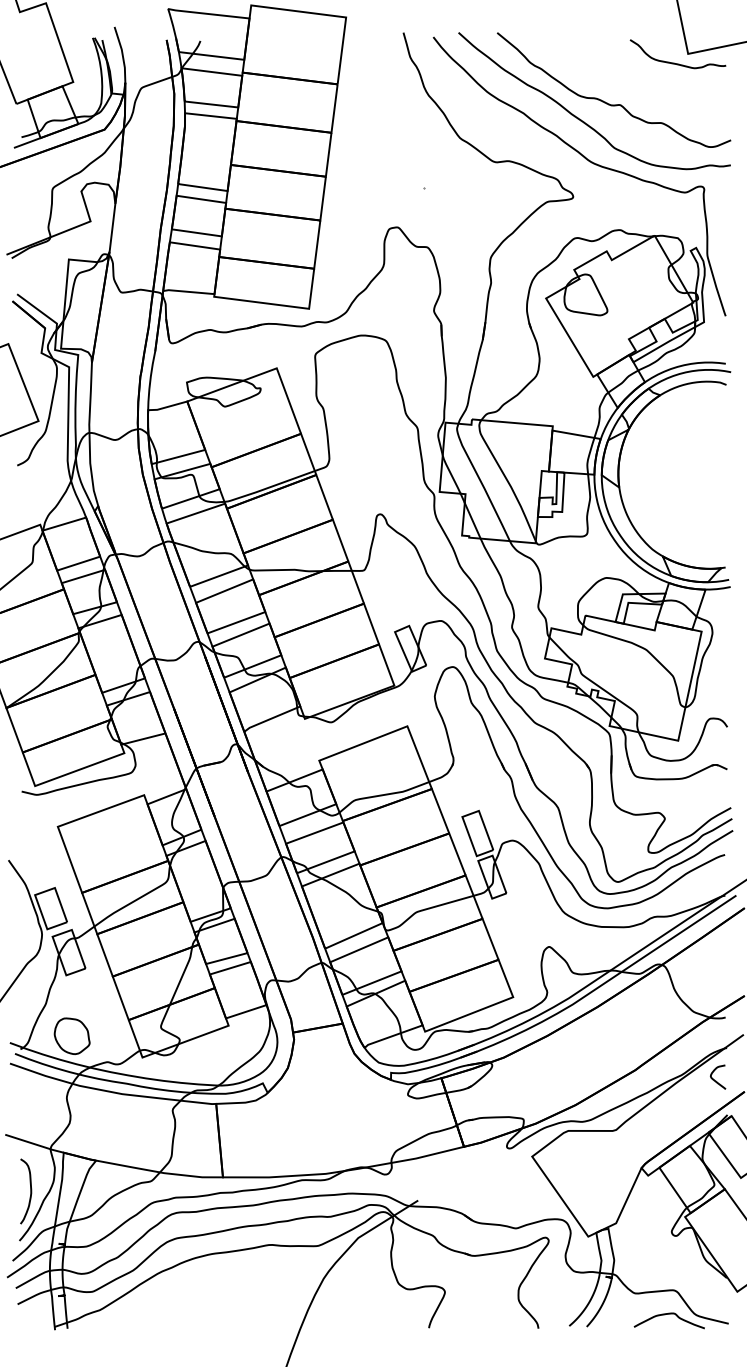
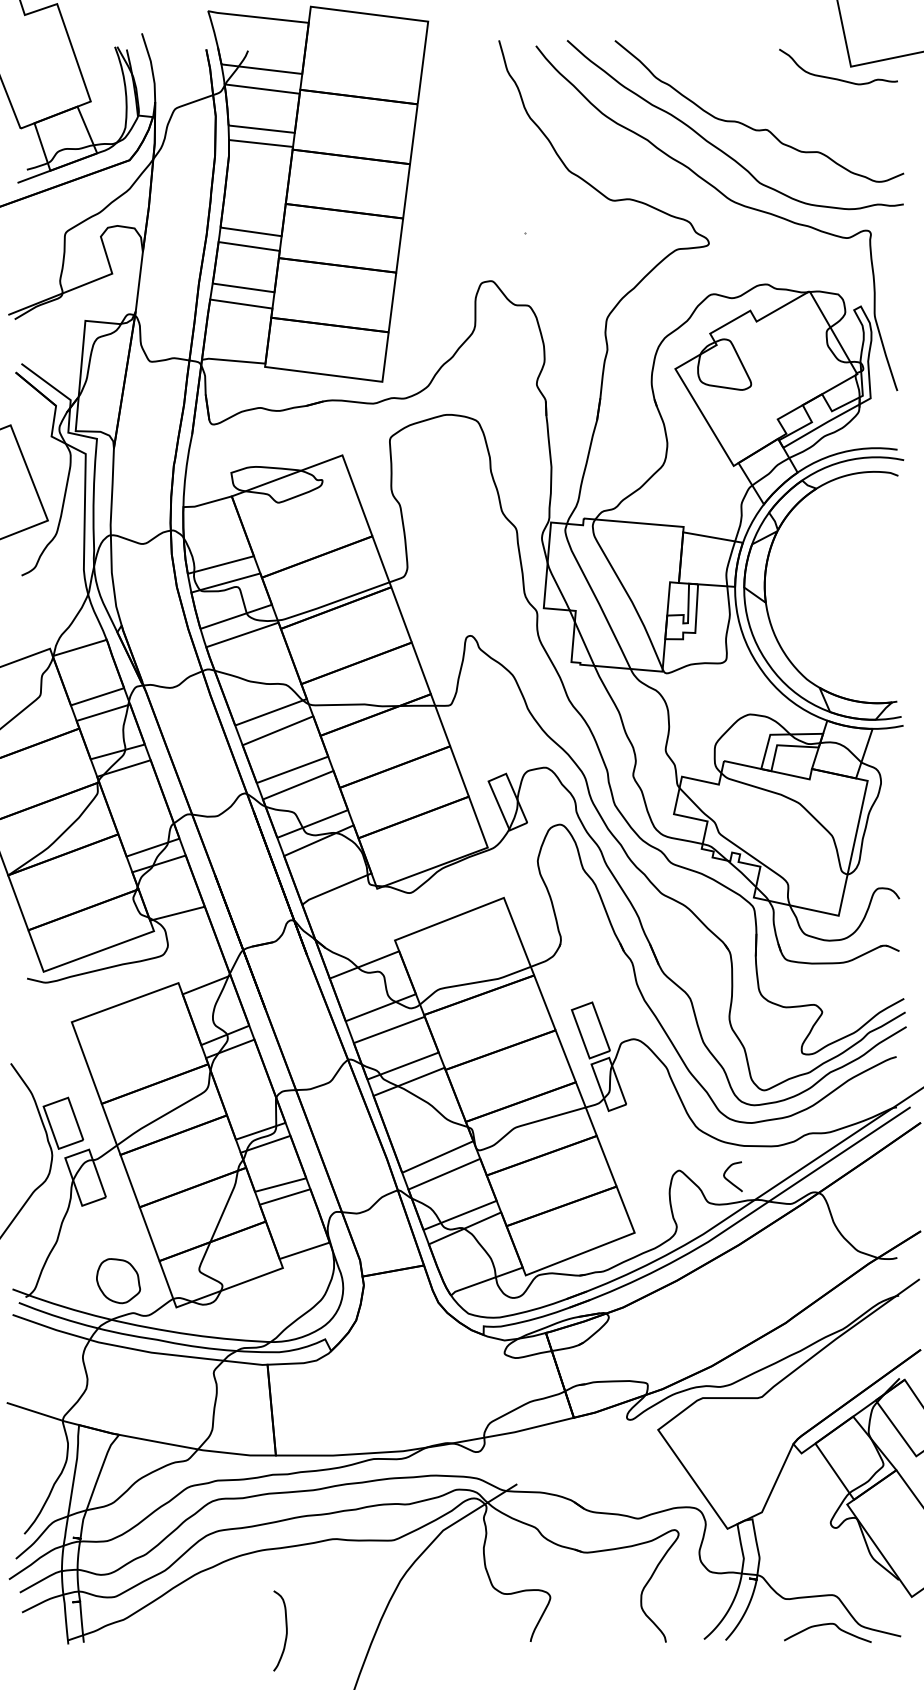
part: (72, 1036) -> (118, 1281), moved
curve: (714, 1079) -> (728, 1179), moved
curve: (30, 1188) -> (285, 1627), moved

